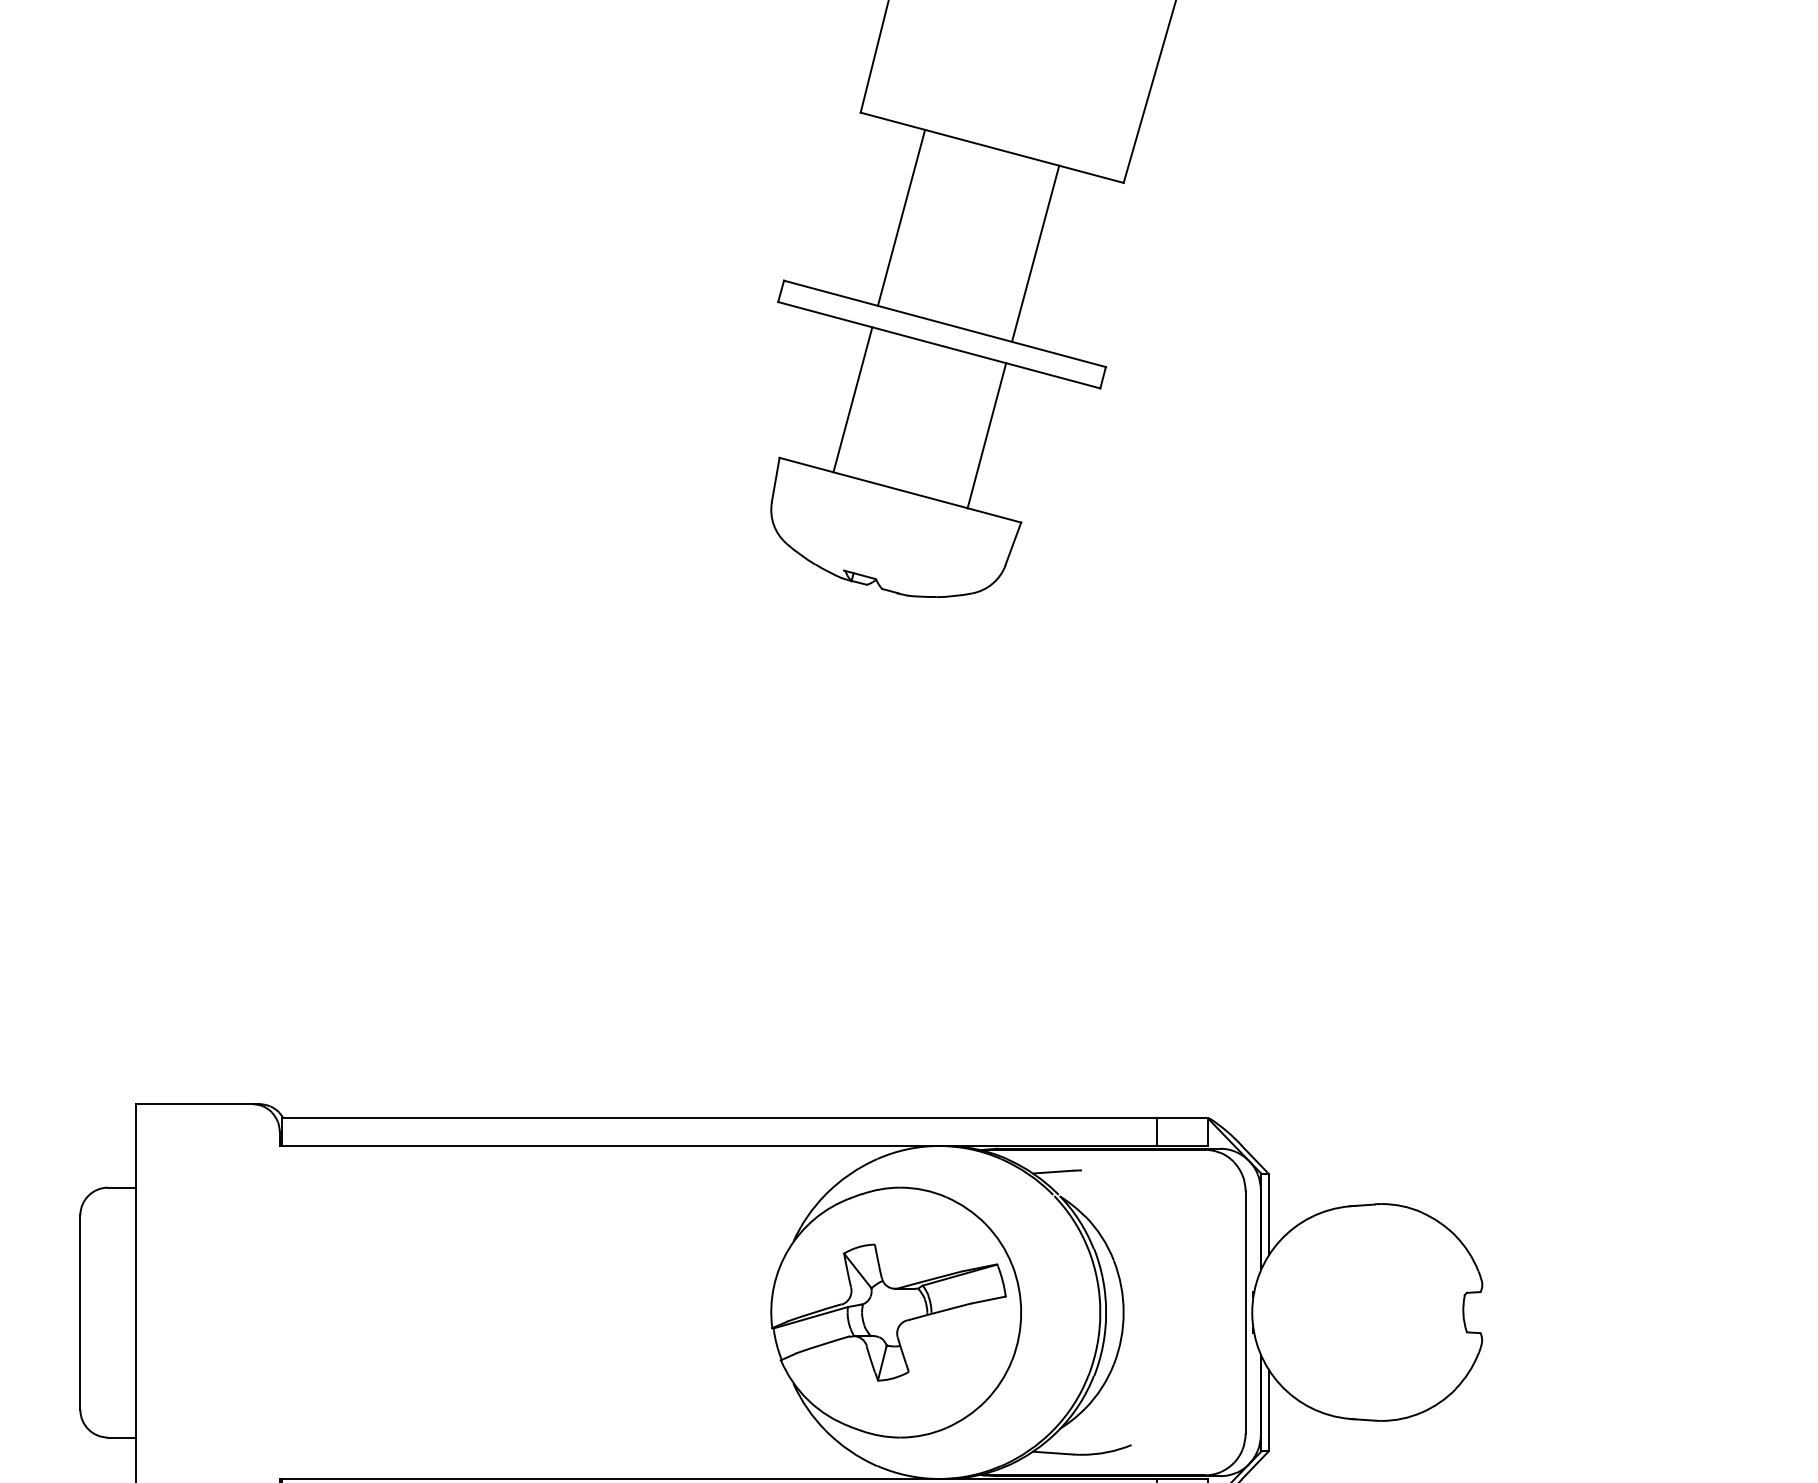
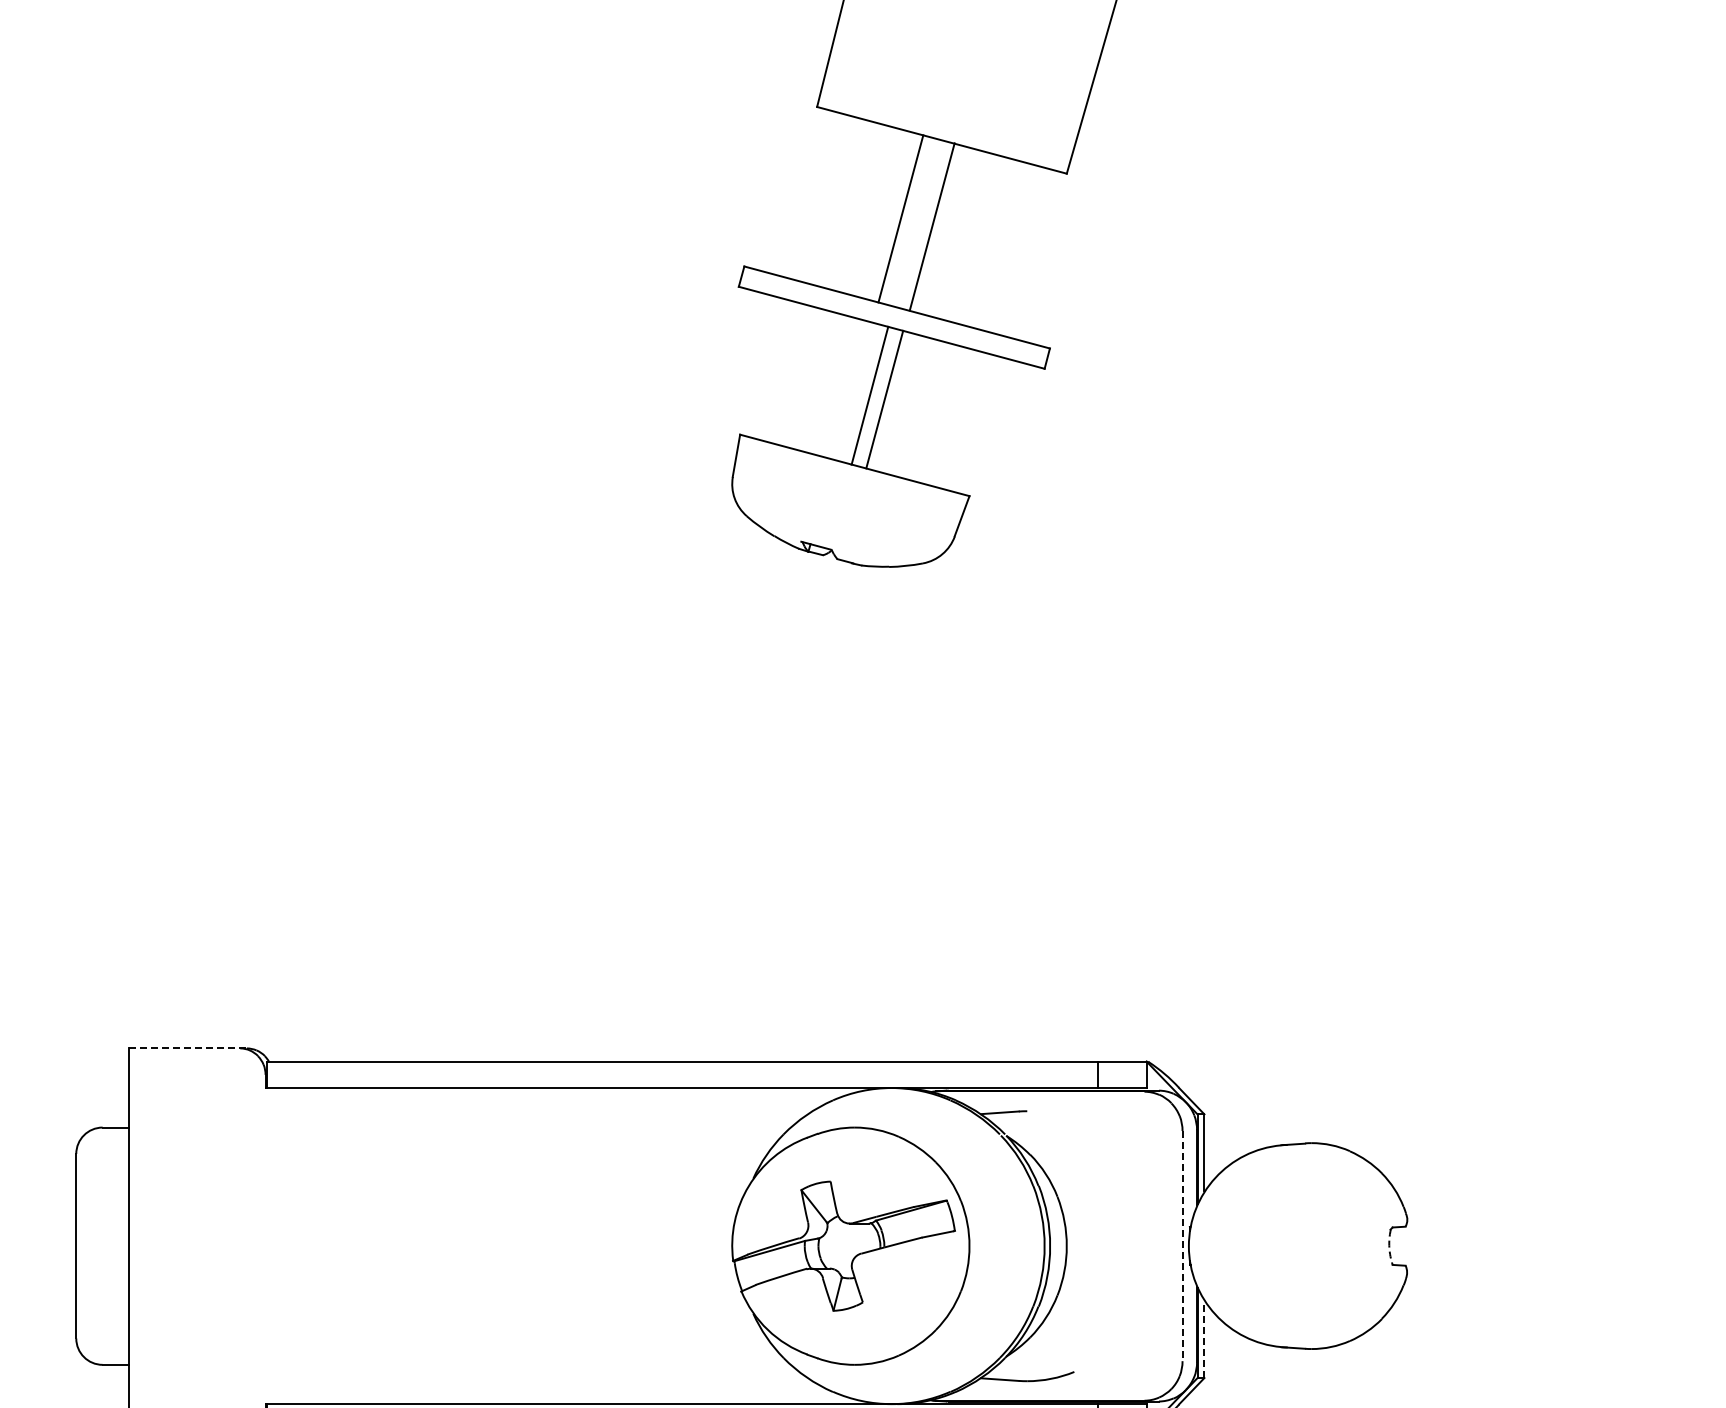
line: (901, 217) -> (900, 218), moved
line: (1034, 253) -> (931, 226), moved
line: (852, 399) -> (884, 399), moved
line: (986, 435) -> (869, 395), moved
line: (197, 1104) -> (187, 1048), solid -> dashed
line: (1245, 1312) -> (1182, 1246), solid -> dashed
arc: (1463, 1313) -> (1389, 1247), solid -> dashed
line: (1268, 1410) -> (1204, 1339), solid -> dashed

